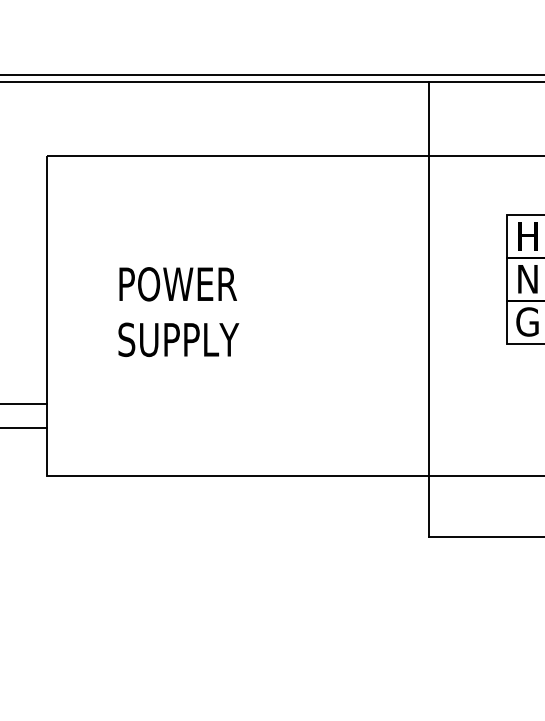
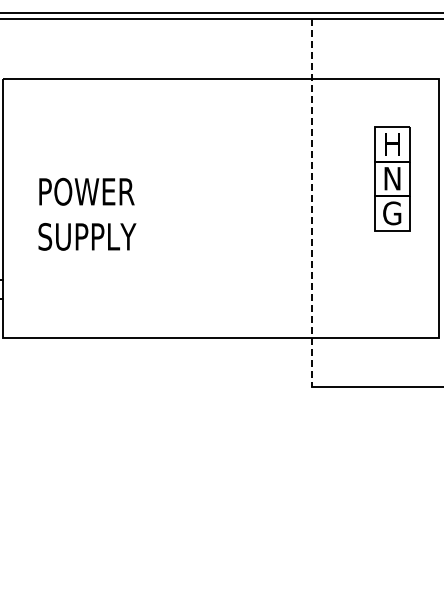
line: (429, 309) -> (312, 203), solid -> dashed
text: (178, 311) -> (87, 213), moved

